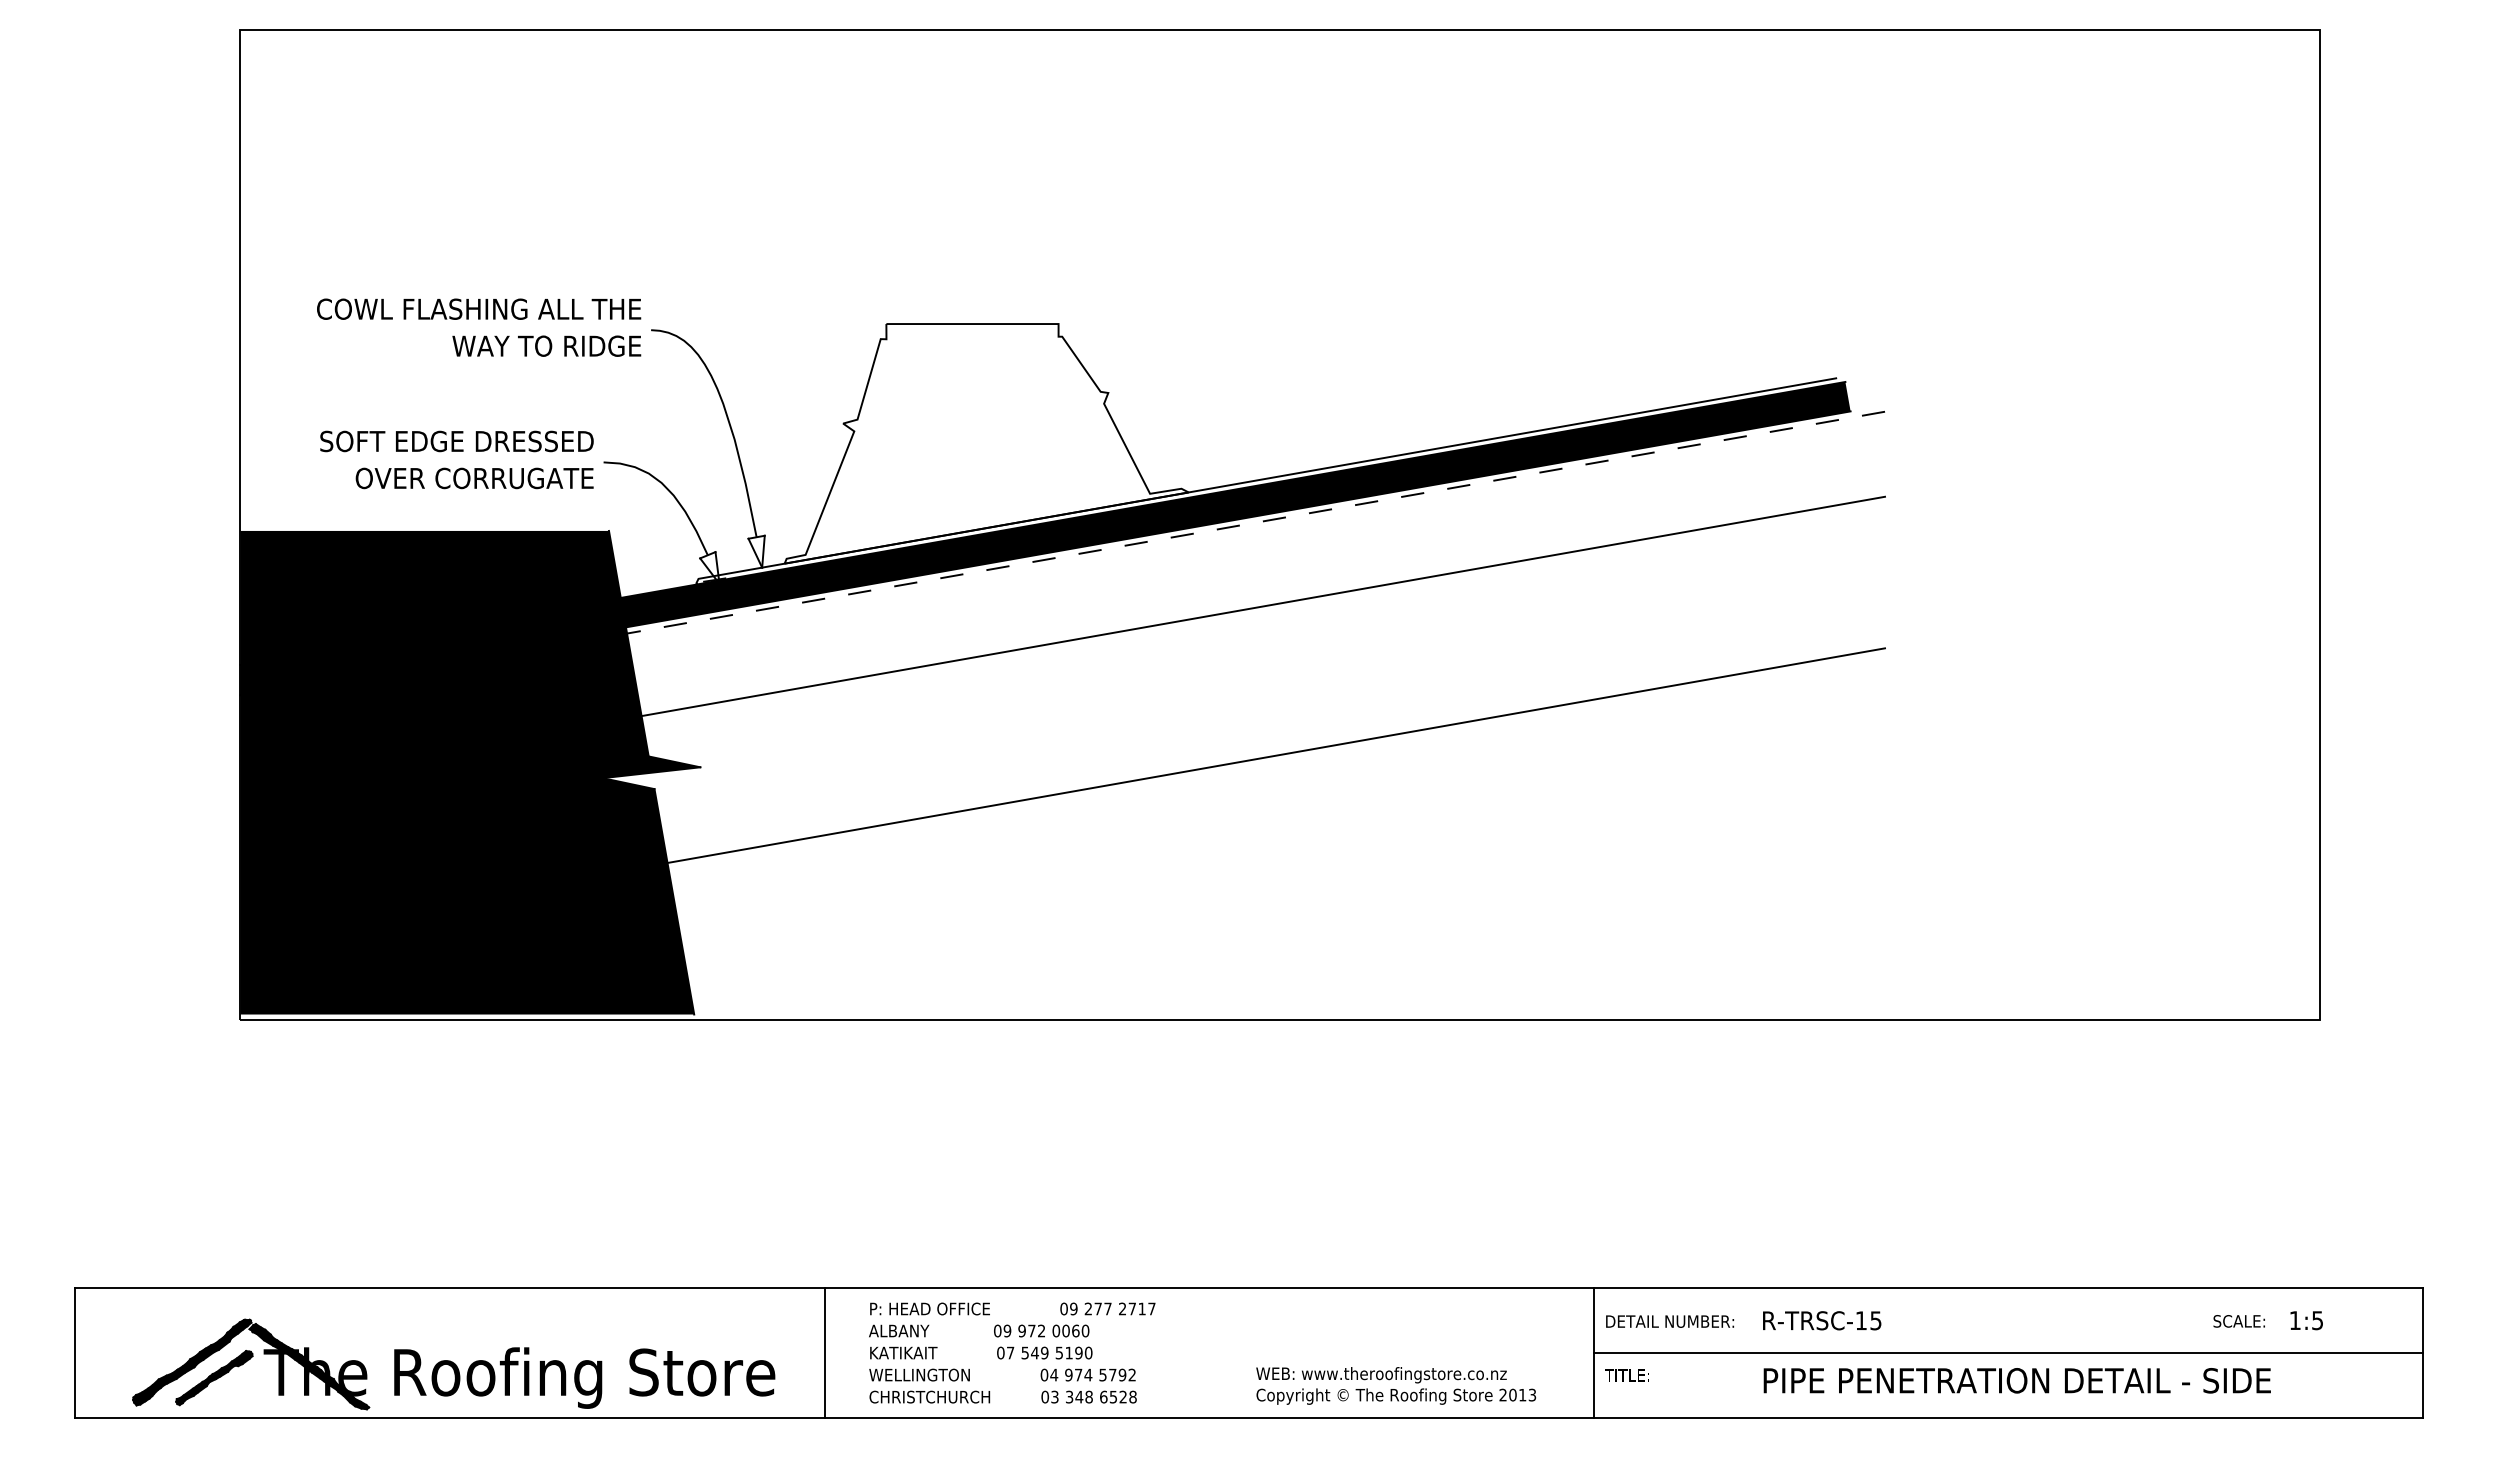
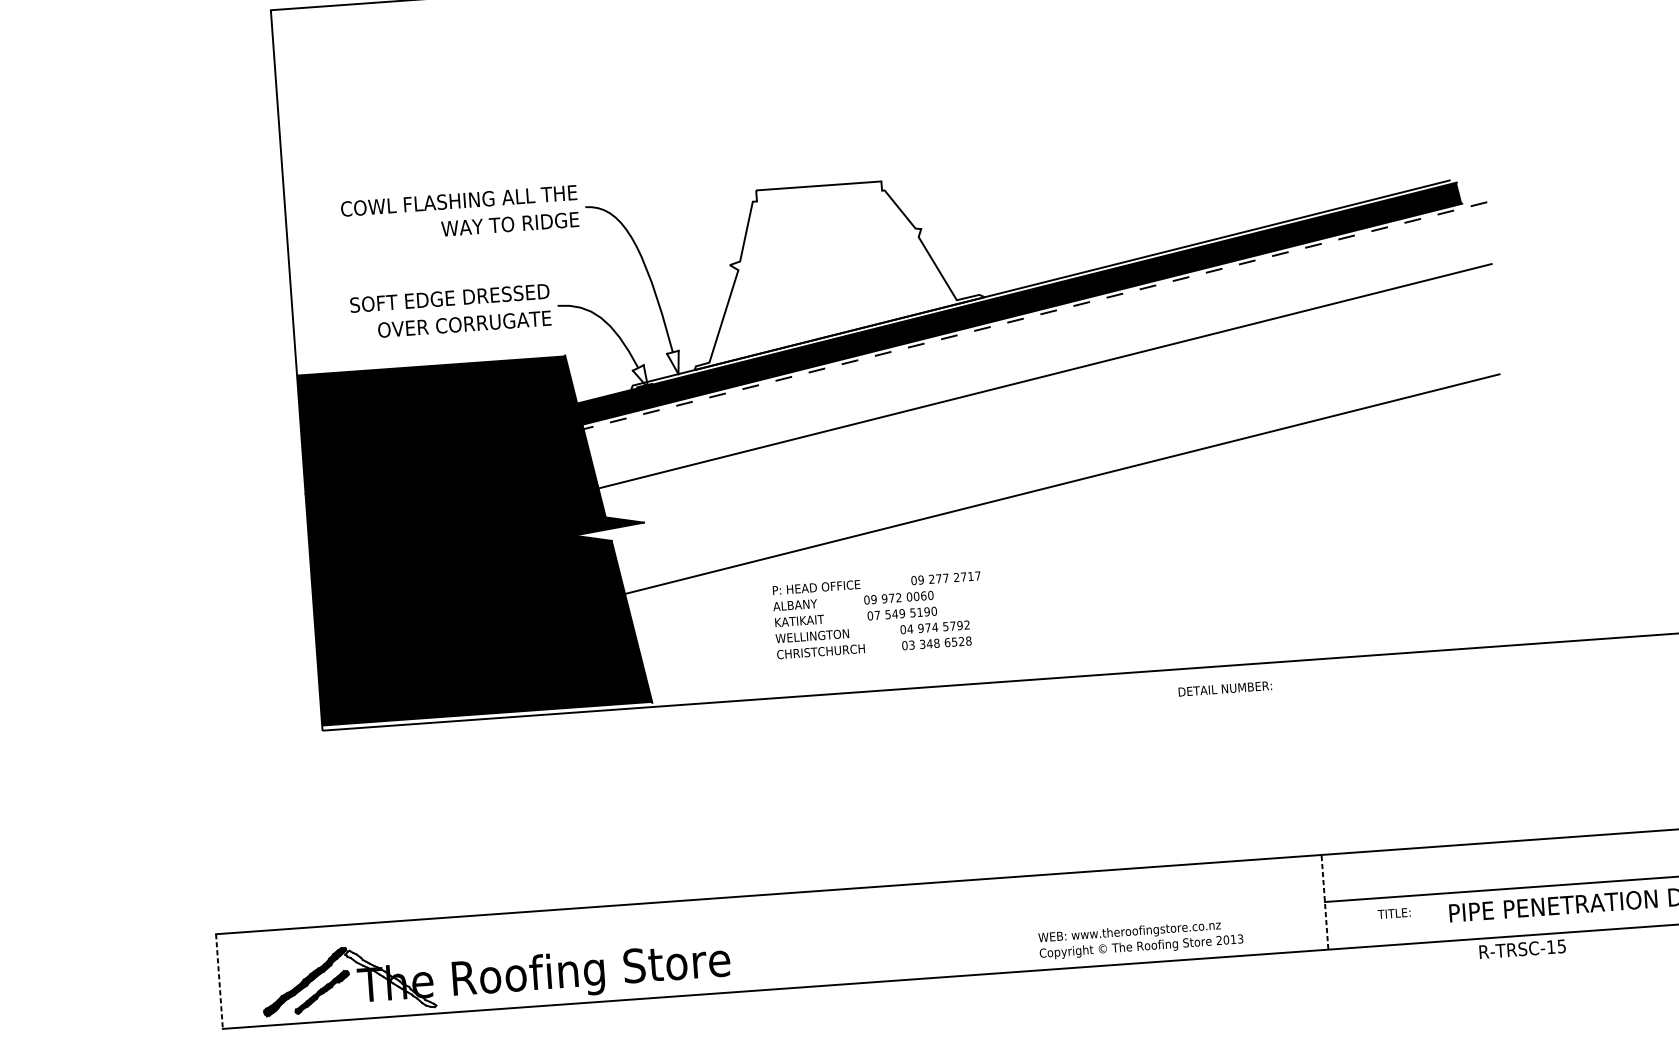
text: (1822, 1320) -> (1522, 949), moved
text: (1669, 1321) -> (1224, 688), moved
line: (824, 1352) -> (764, 941), removed
text: (1012, 1352) -> (878, 614), moved
line: (1594, 1352) -> (1324, 901), solid -> dashed
line: (74, 1353) -> (219, 981), solid -> dashed
fill: (309, 1366) -> (390, 978), removed
text: (1626, 1375) -> (1393, 913), moved
text: (1396, 1385) -> (1141, 939), moved

